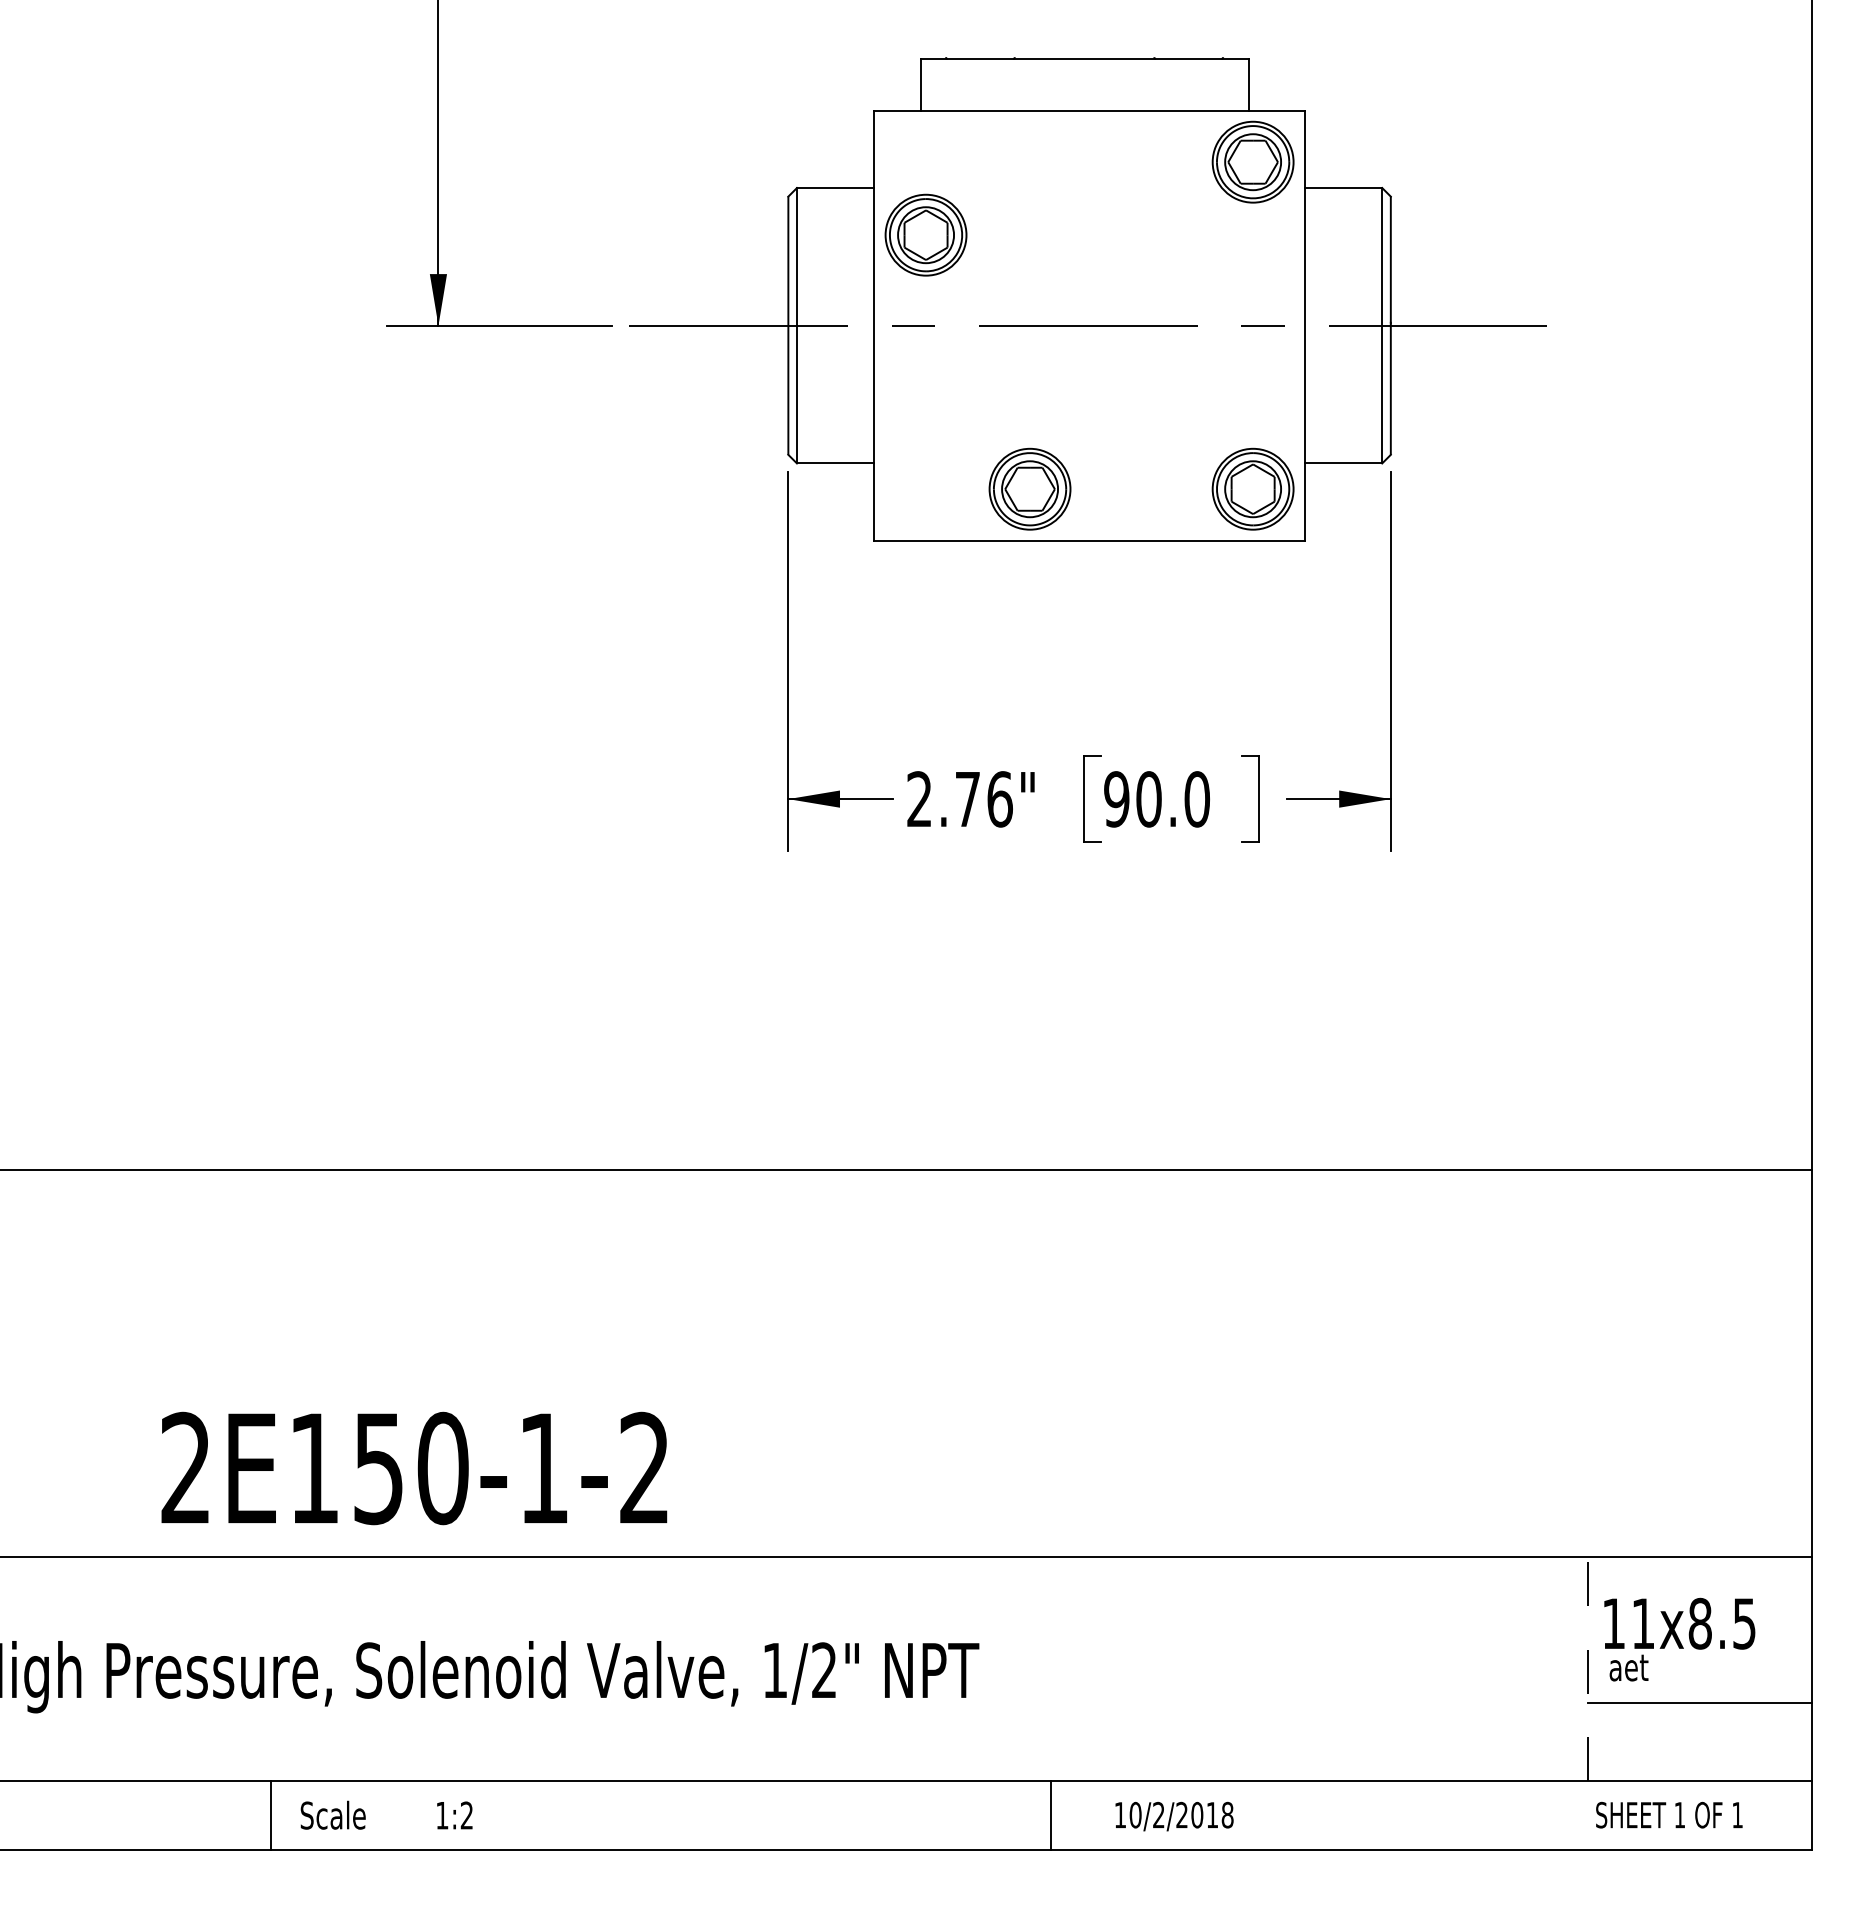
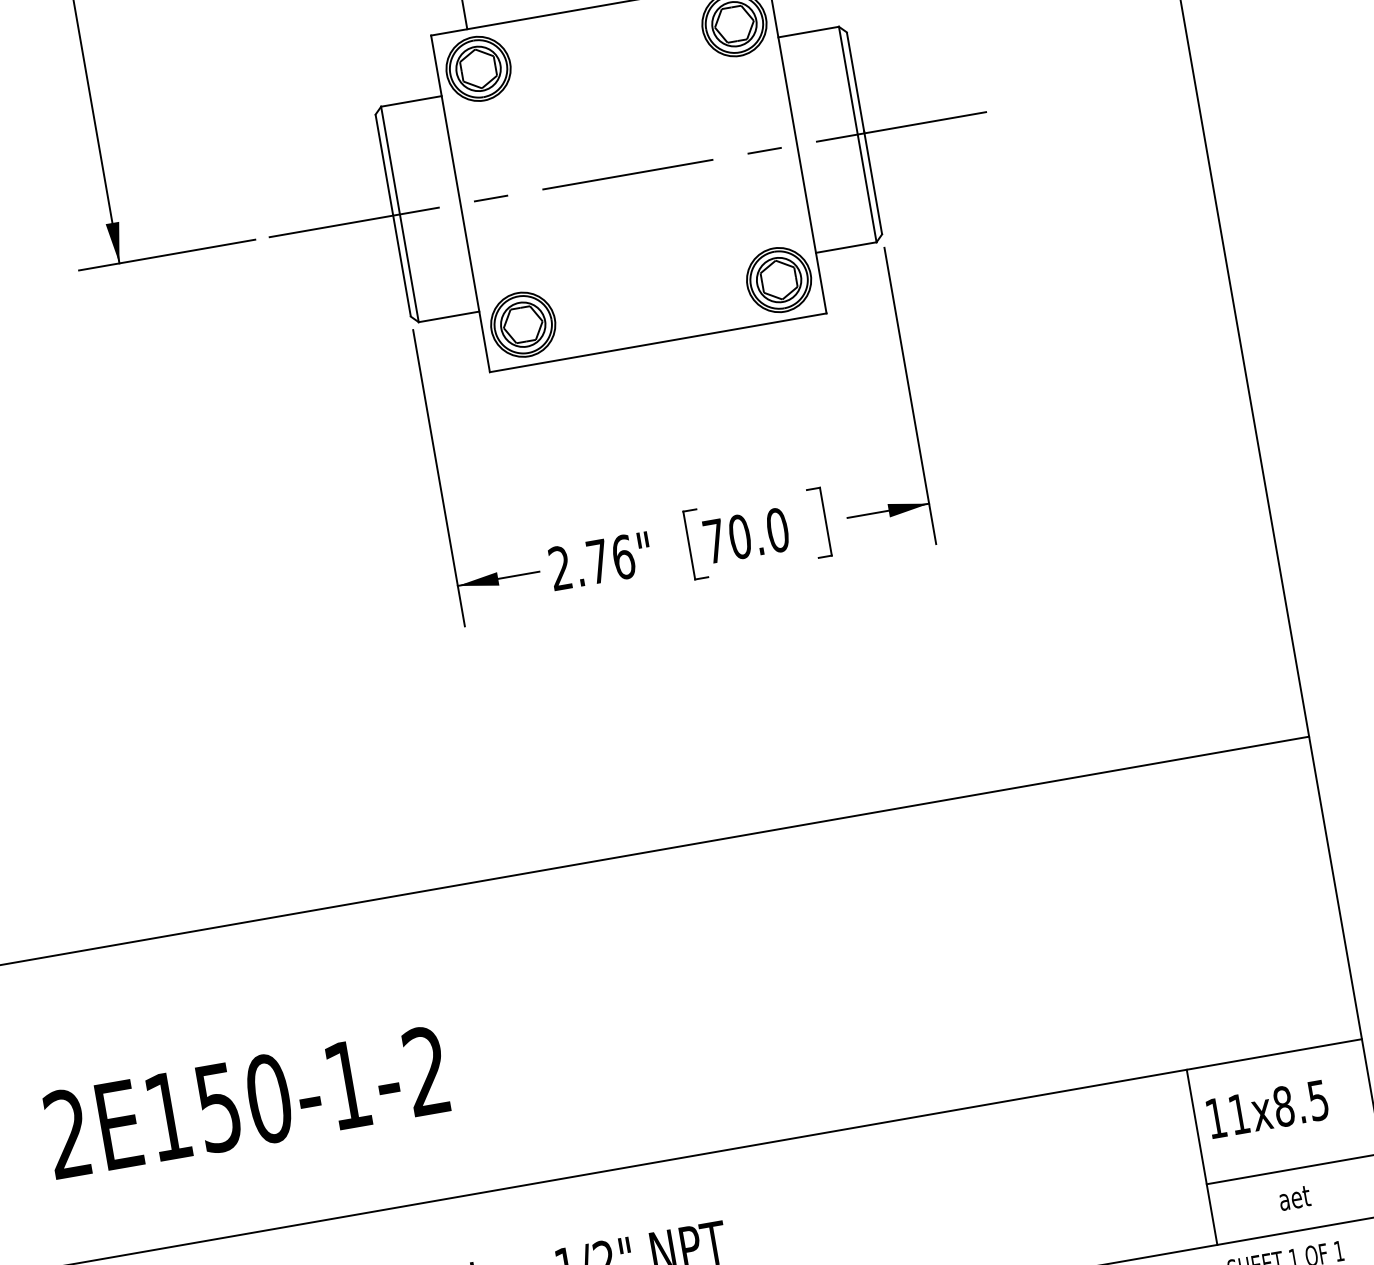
part: (925, 234) -> (478, 68), moved
part: (1029, 488) -> (522, 324), moved
text: (1116, 799) -> (714, 541), 90.0 -> 70.0
text: (414, 1468) -> (246, 1102), moved
text: (1628, 1667) -> (1294, 1198), moved
line: (1587, 1669) -> (1201, 1157), dashed -> solid

